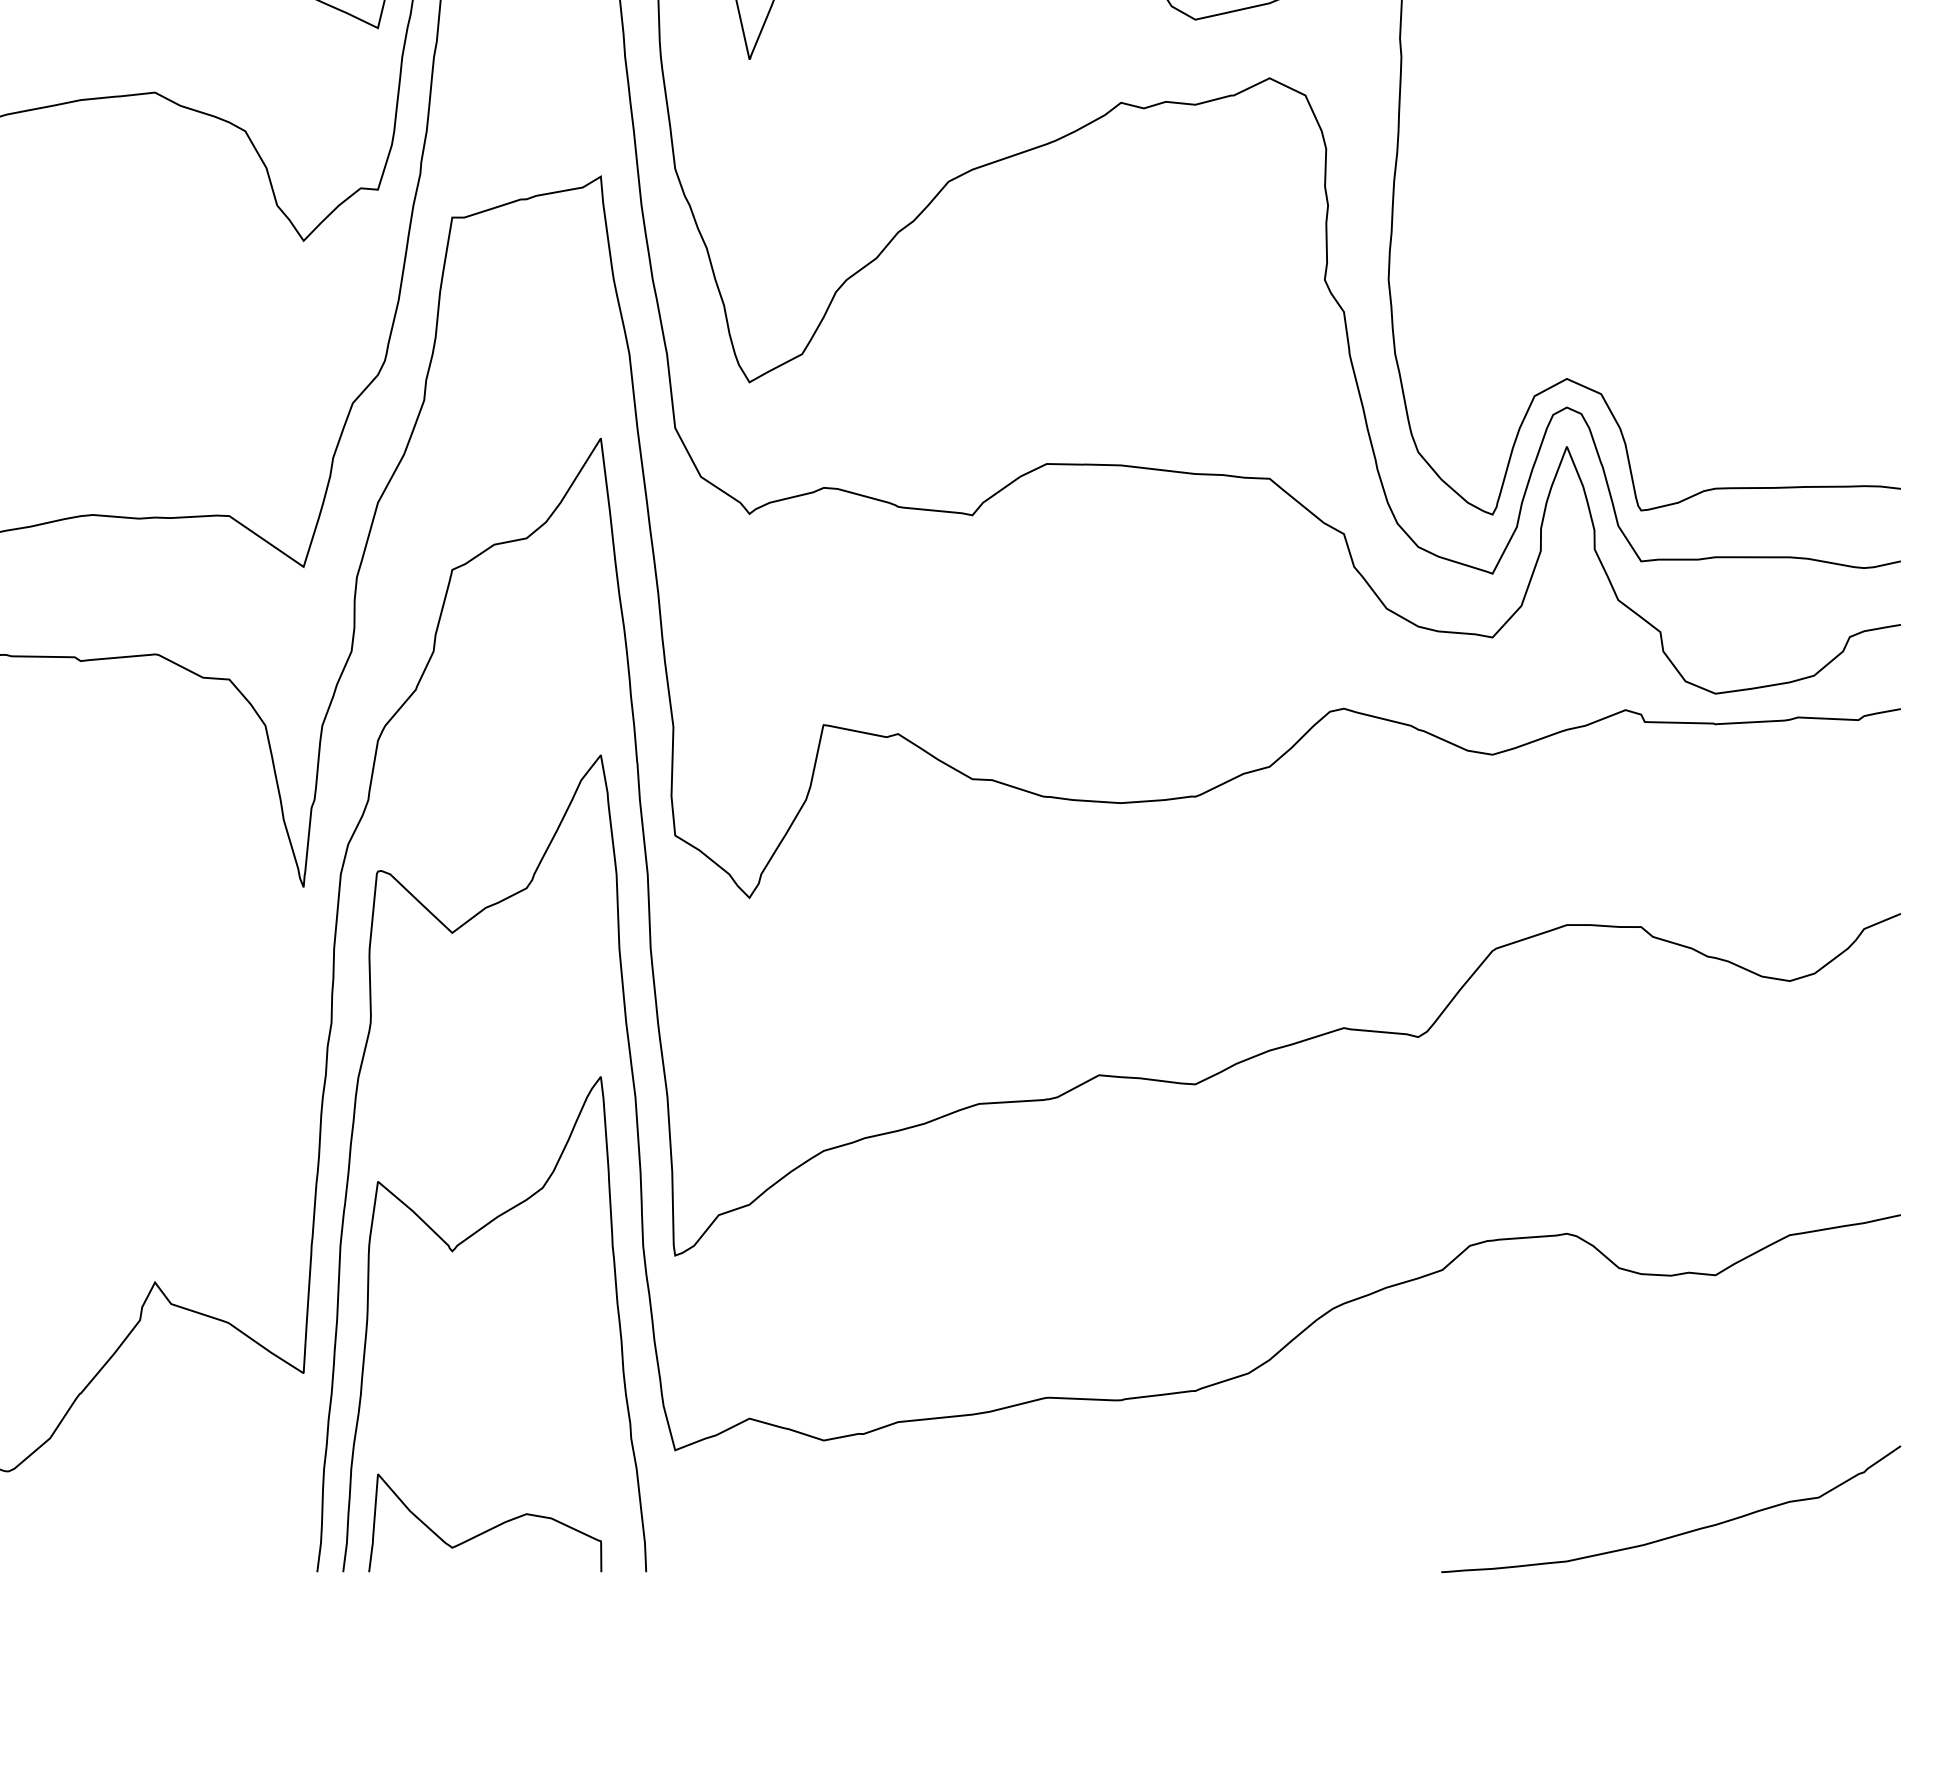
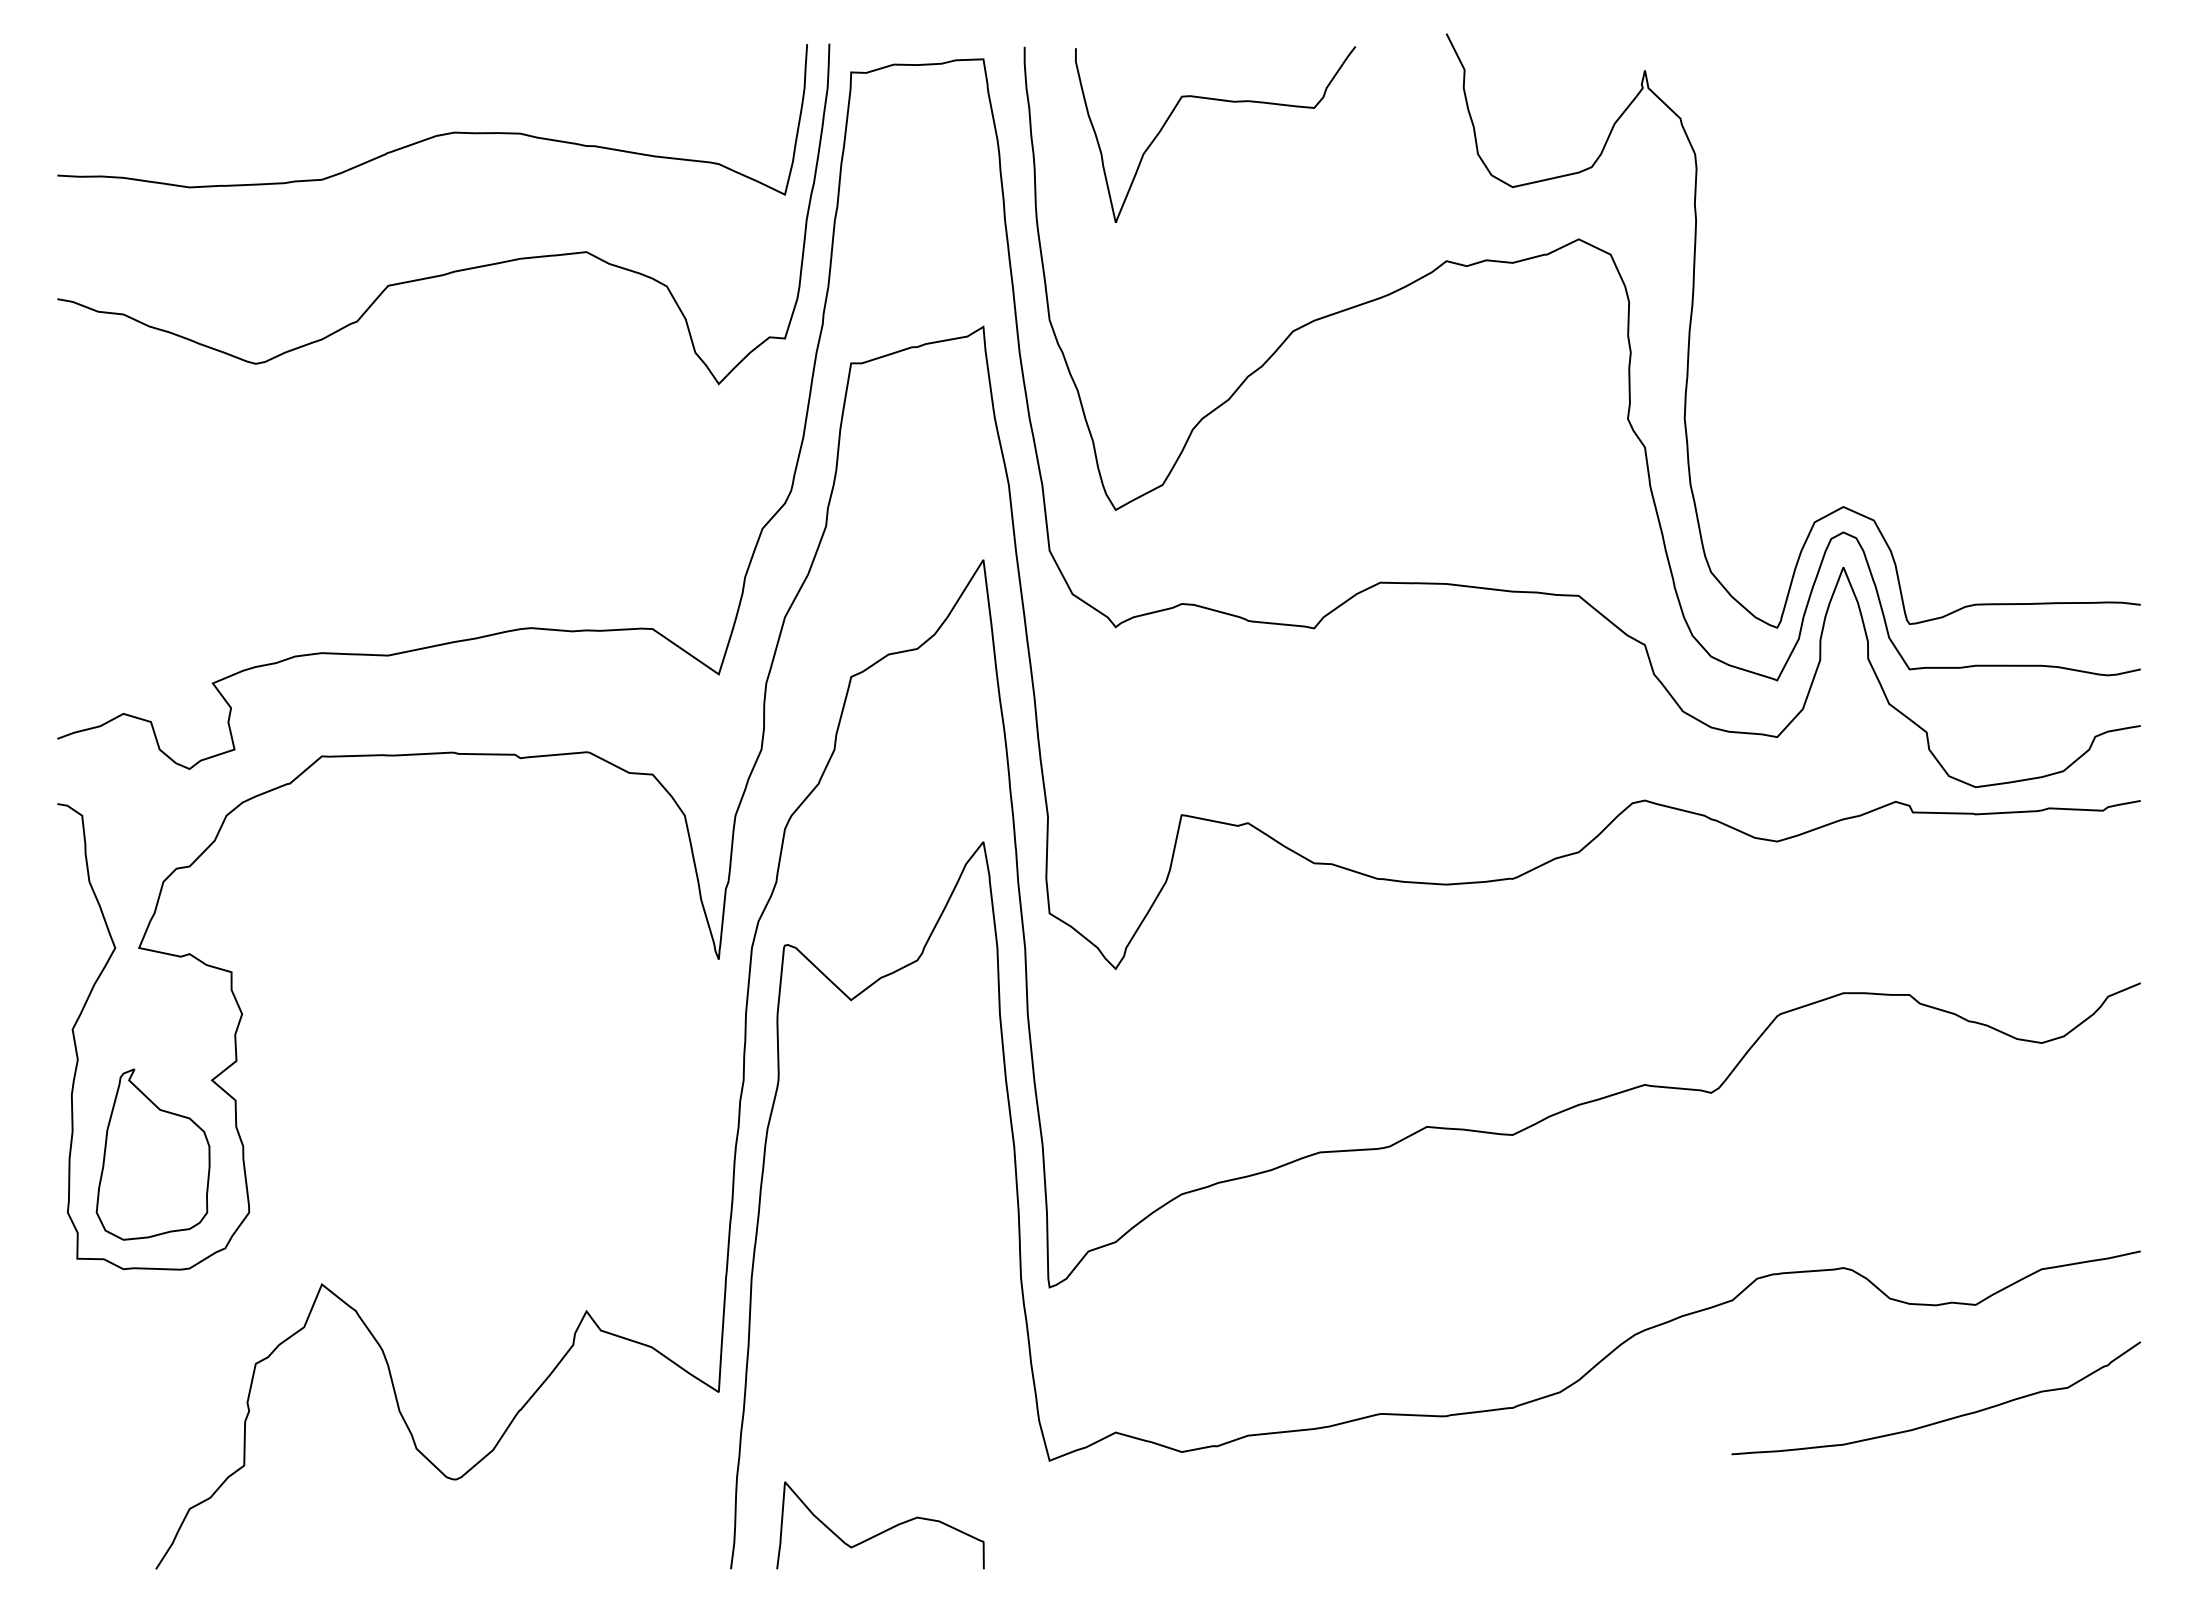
curve: (452, 1252) -> (851, 1284), removed
curve: (1675, 1534) -> (1940, 1420), moved

